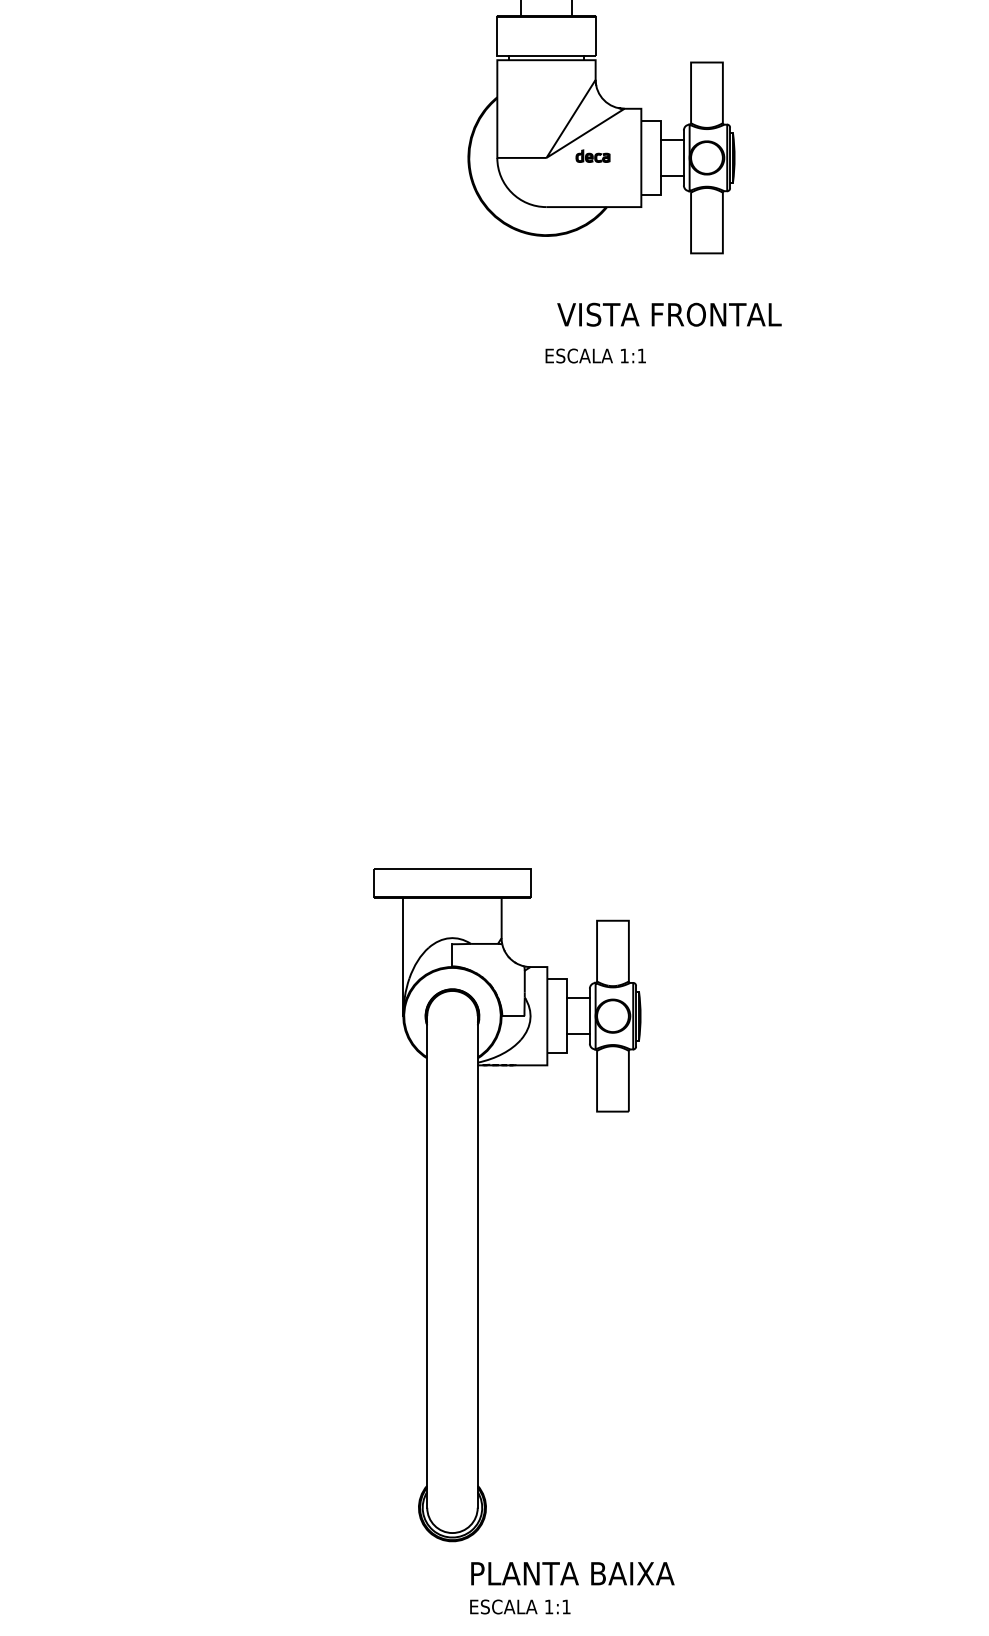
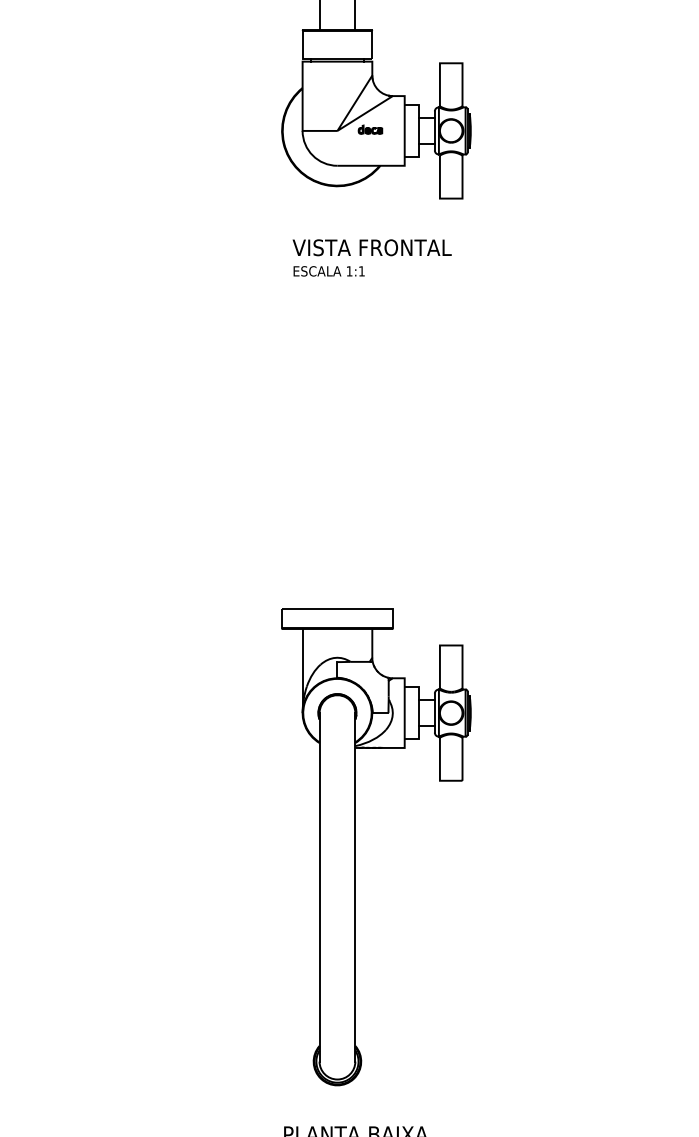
text: (669, 314) -> (372, 247), moved
text: (595, 355) -> (328, 270), moved
part: (478, 1205) -> (355, 847), moved

